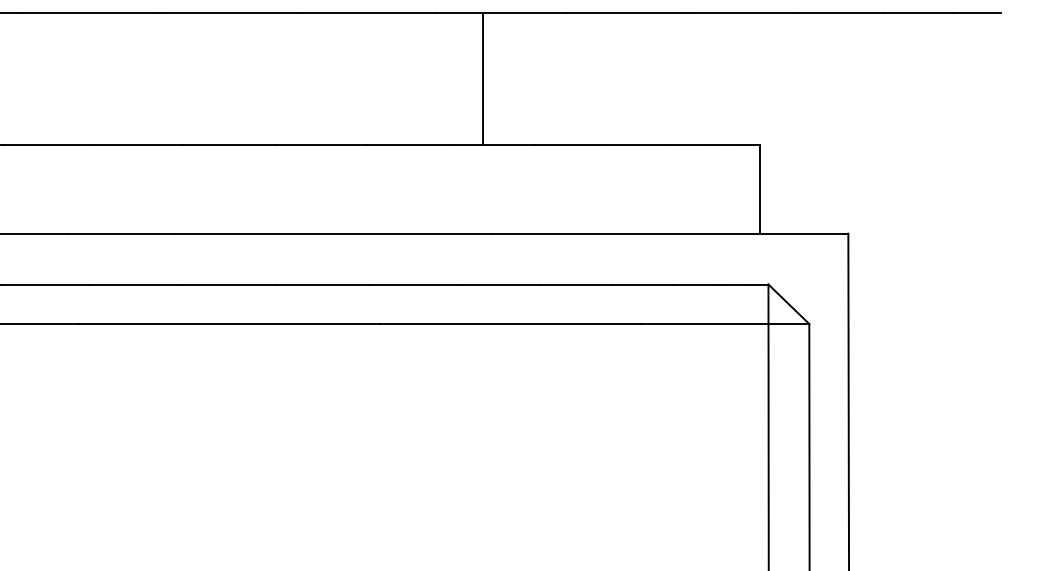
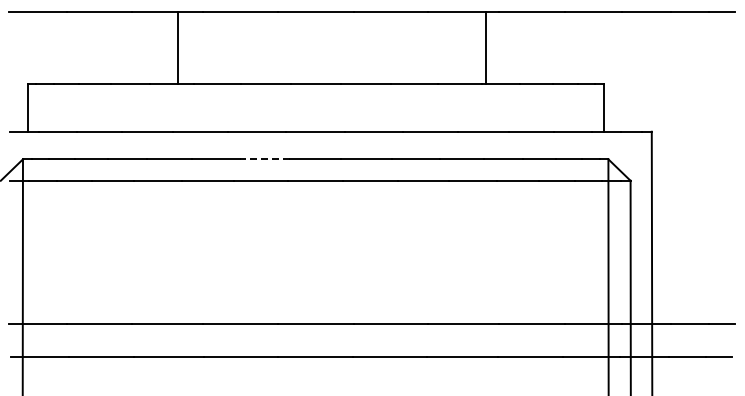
line: (483, 78) -> (486, 47), moved
line: (134, 284) -> (264, 159), solid -> dashed

